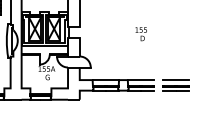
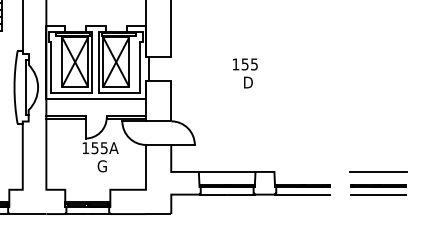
text: (140, 34) -> (243, 74), moved
line: (140, 80) -> (301, 172), removed

